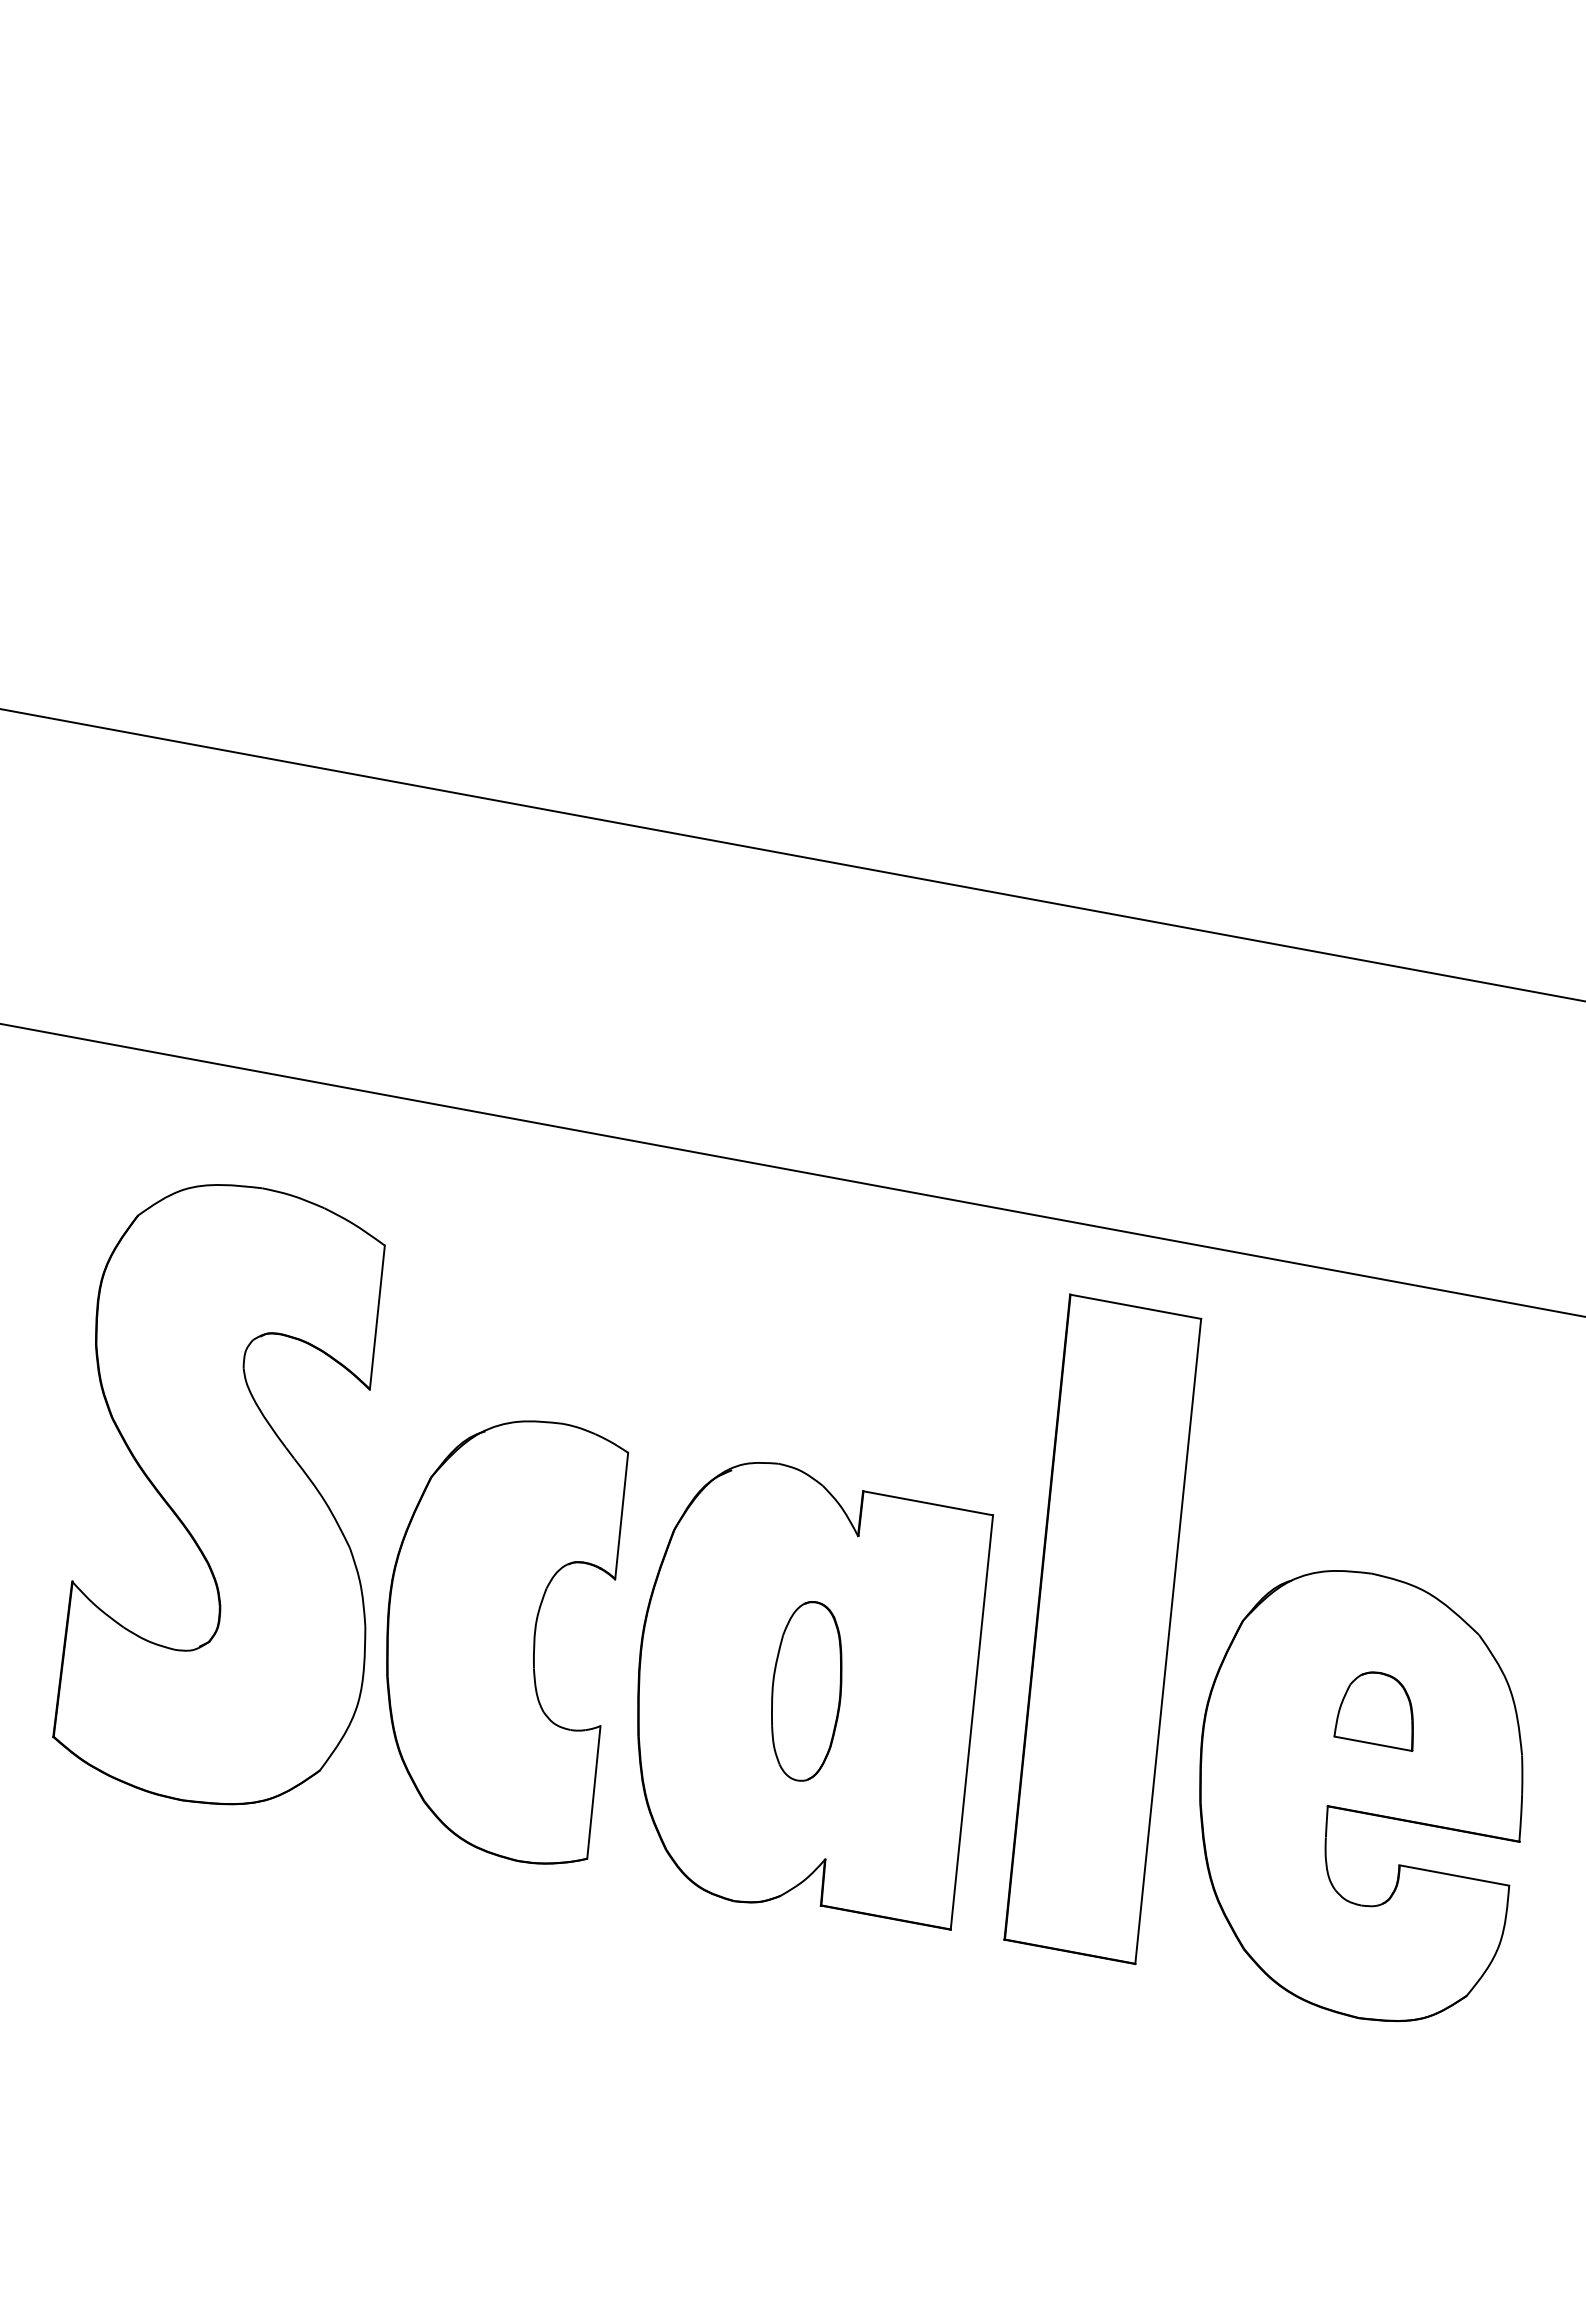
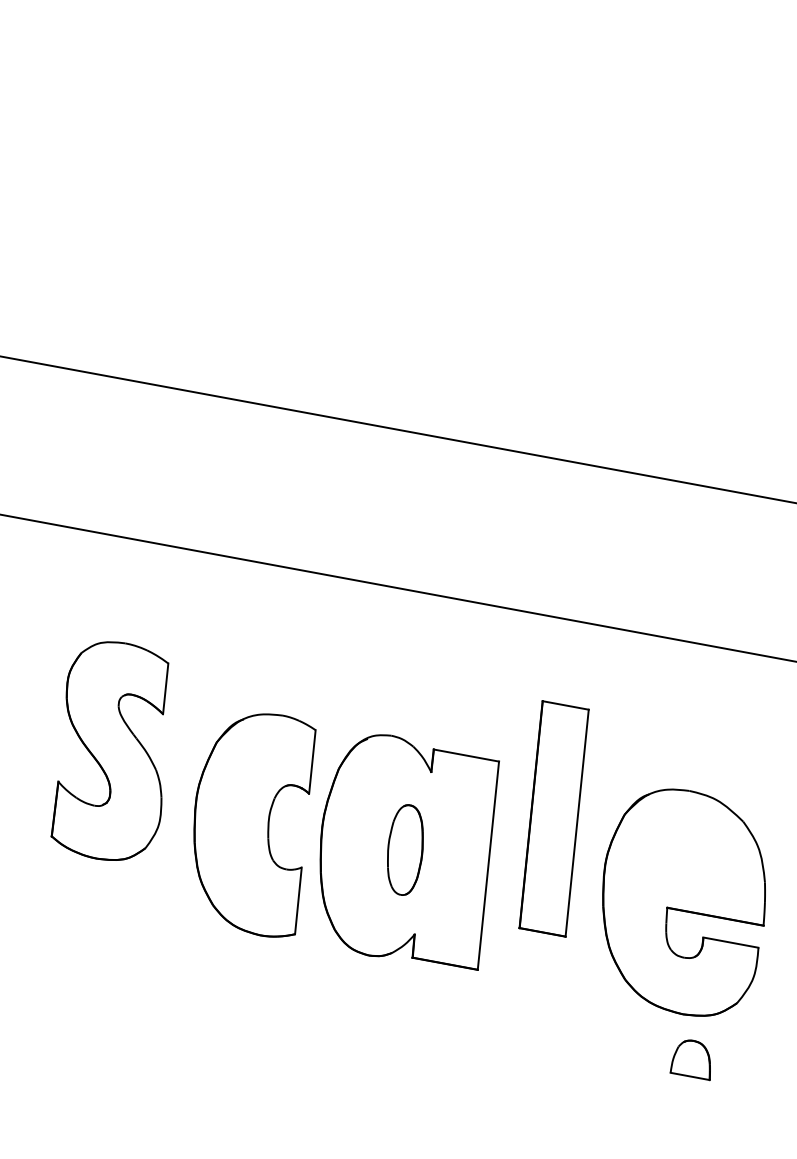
part: (218, 1493) -> (109, 750), size x0.7
part: (1101, 1628) -> (553, 818), size x0.7
part: (1371, 1712) -> (689, 1060), moved

